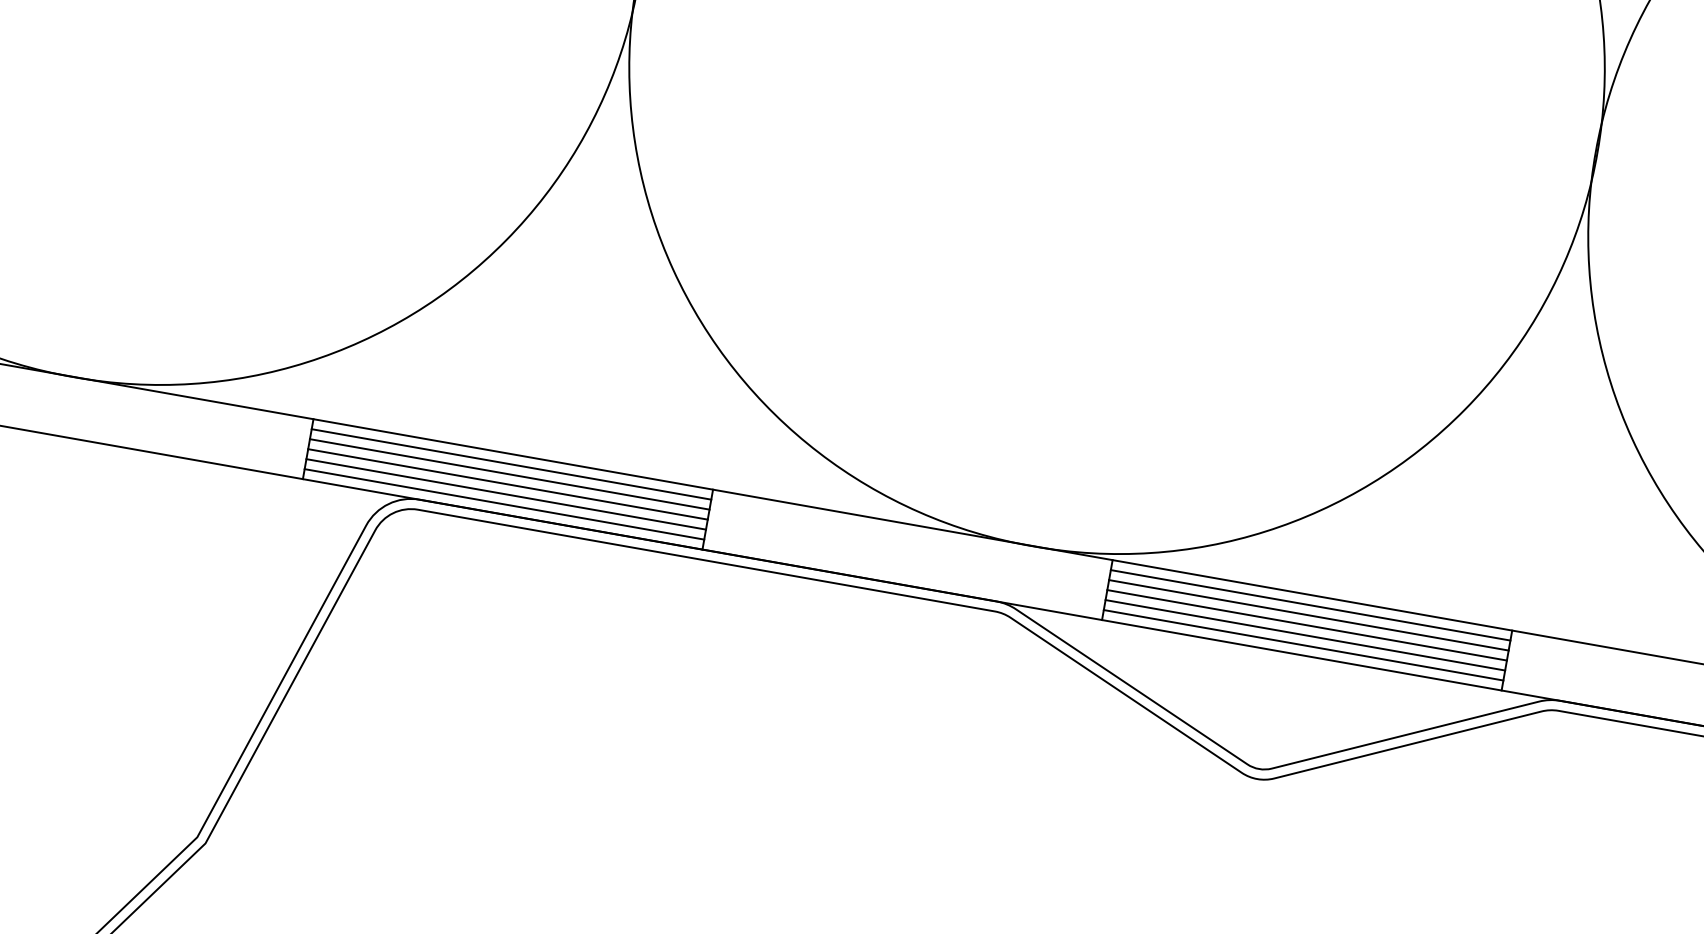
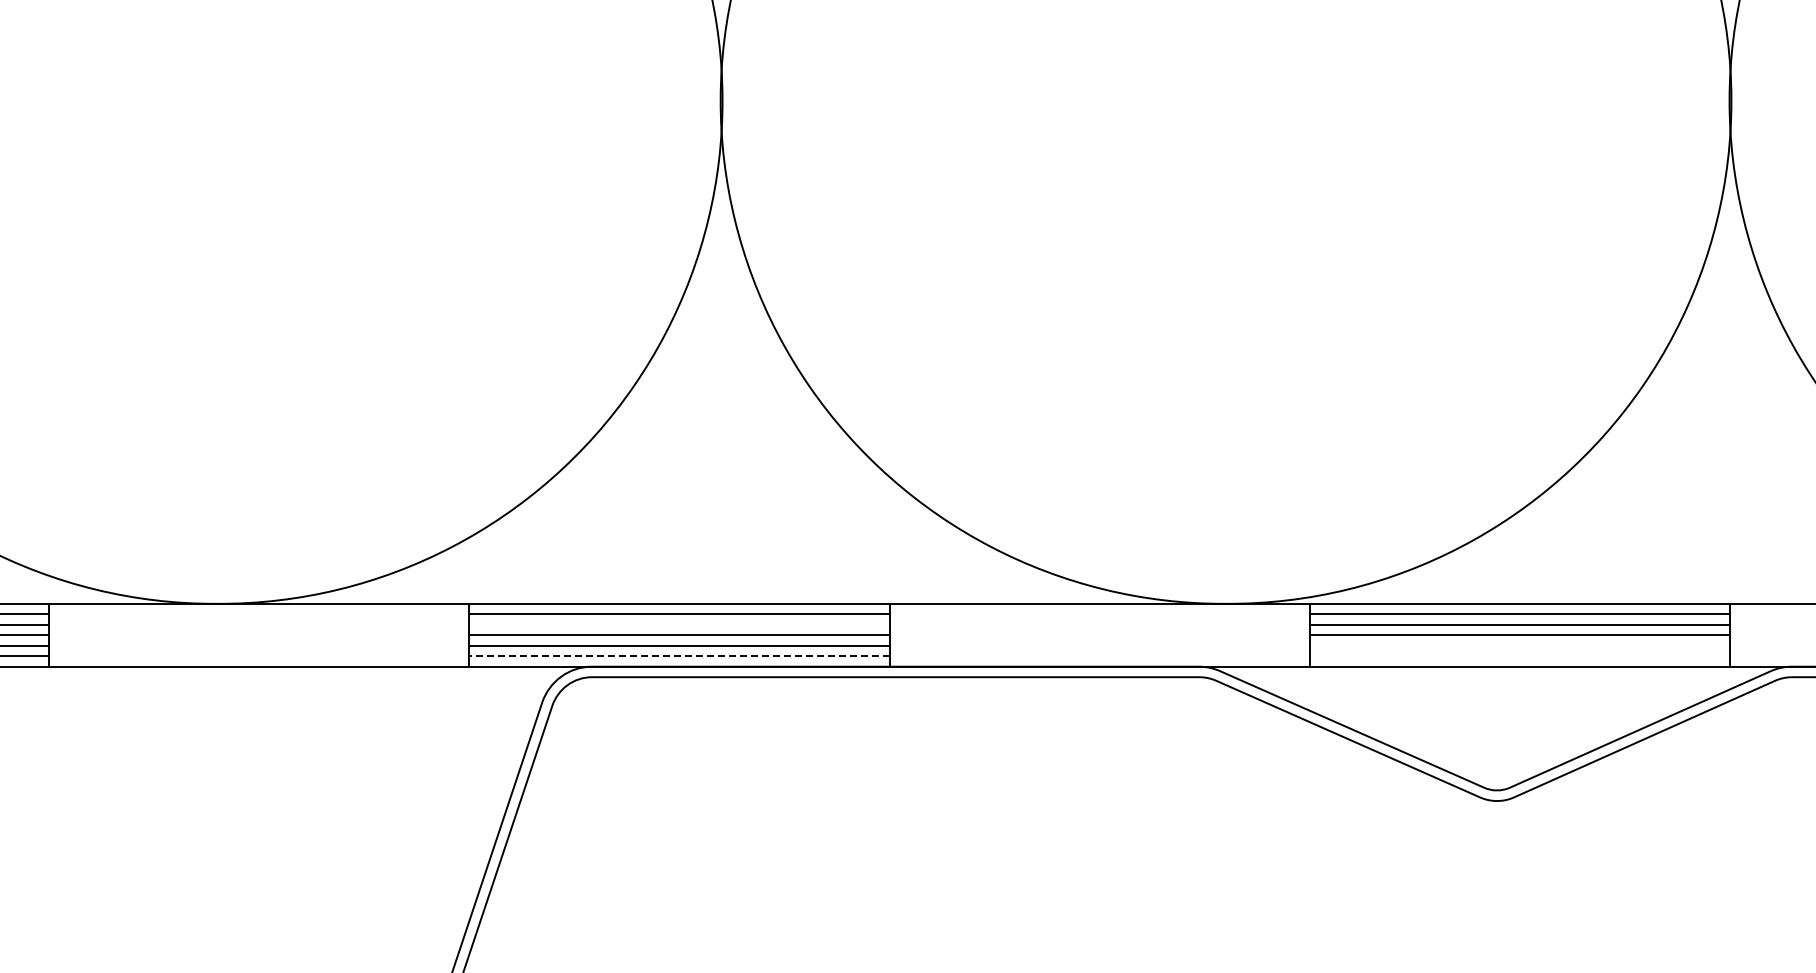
line: (509, 474) -> (679, 624), removed
line: (503, 504) -> (678, 656), solid -> dashed
line: (1305, 635) -> (1520, 645), removed
line: (1303, 645) -> (1520, 656), removed

